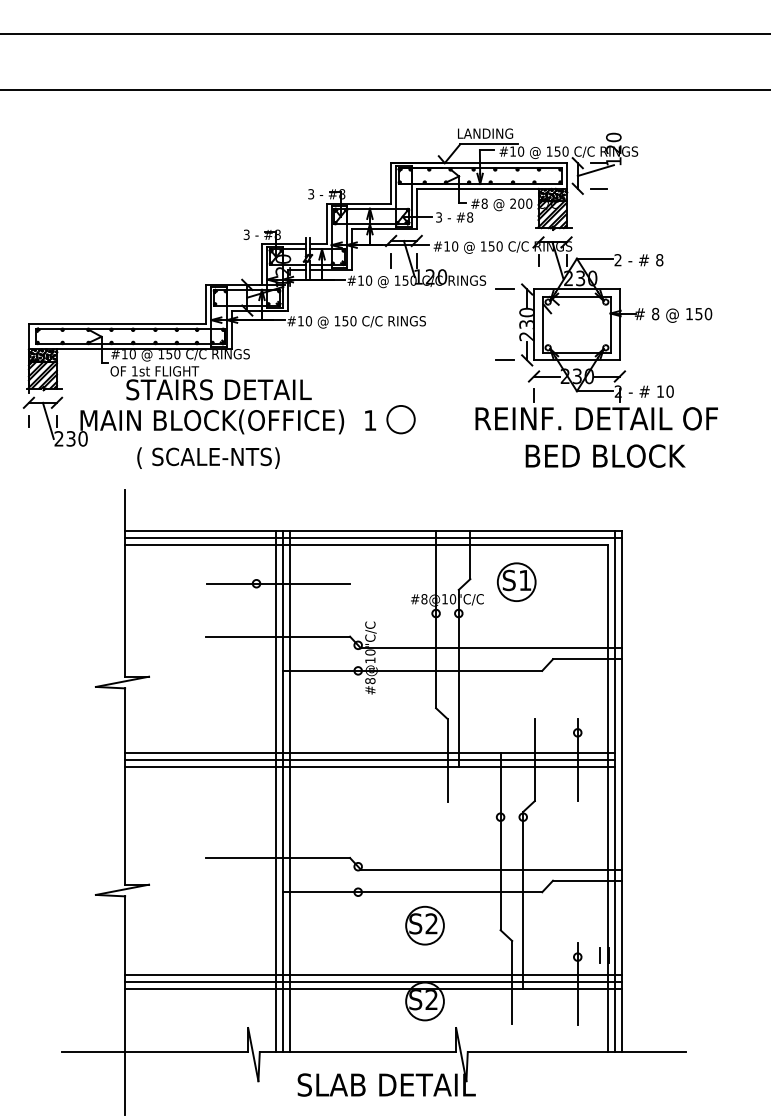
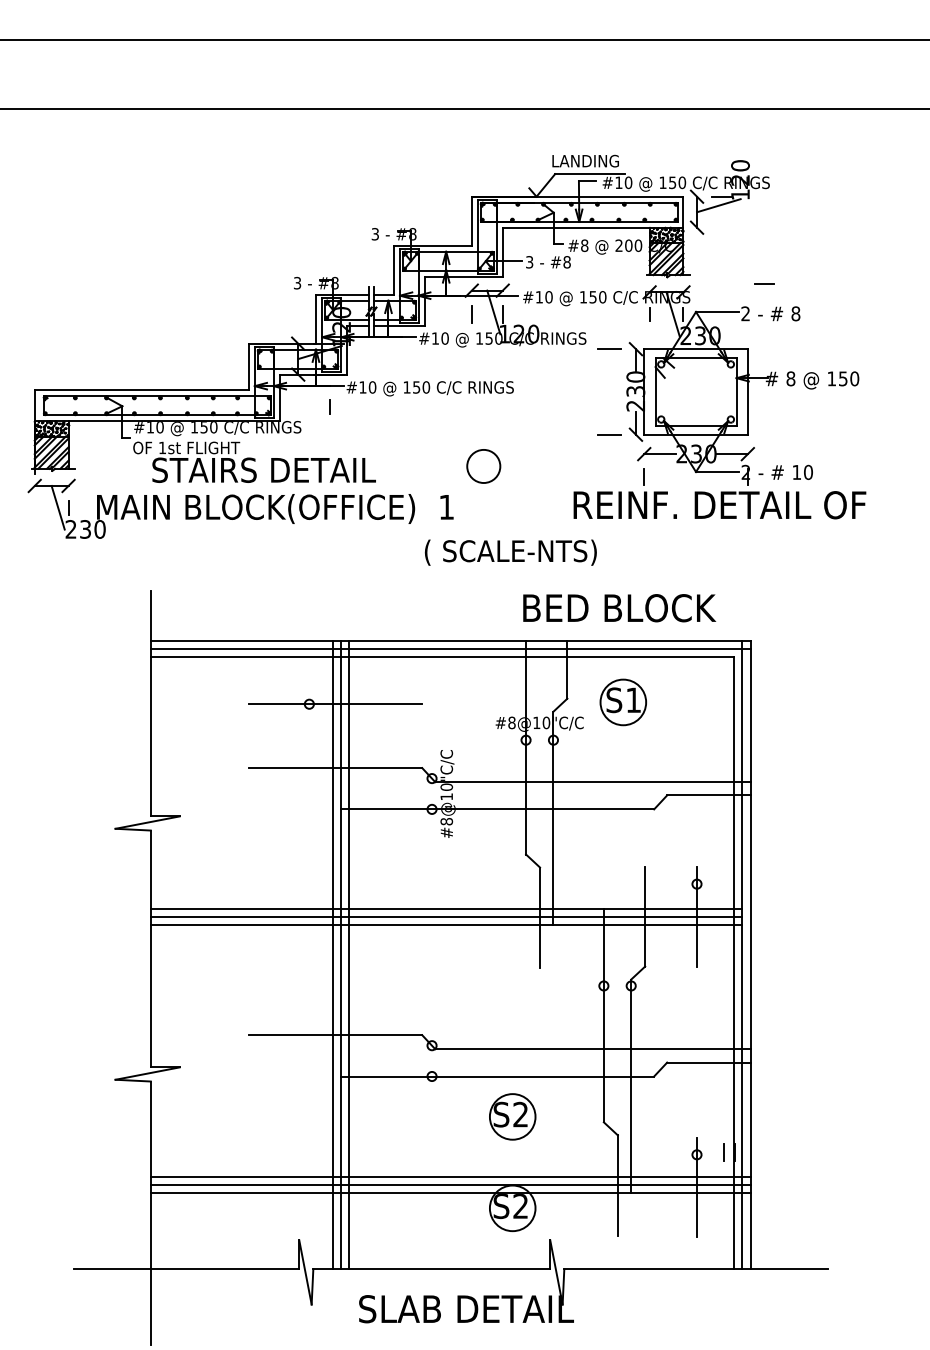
line: (598, 188) -> (764, 284), moved
circle: (400, 419) -> (483, 466), moved
line: (28, 421) -> (329, 407), moved
text: (605, 455) -> (619, 607), moved
text: (208, 457) -> (510, 551), moved

